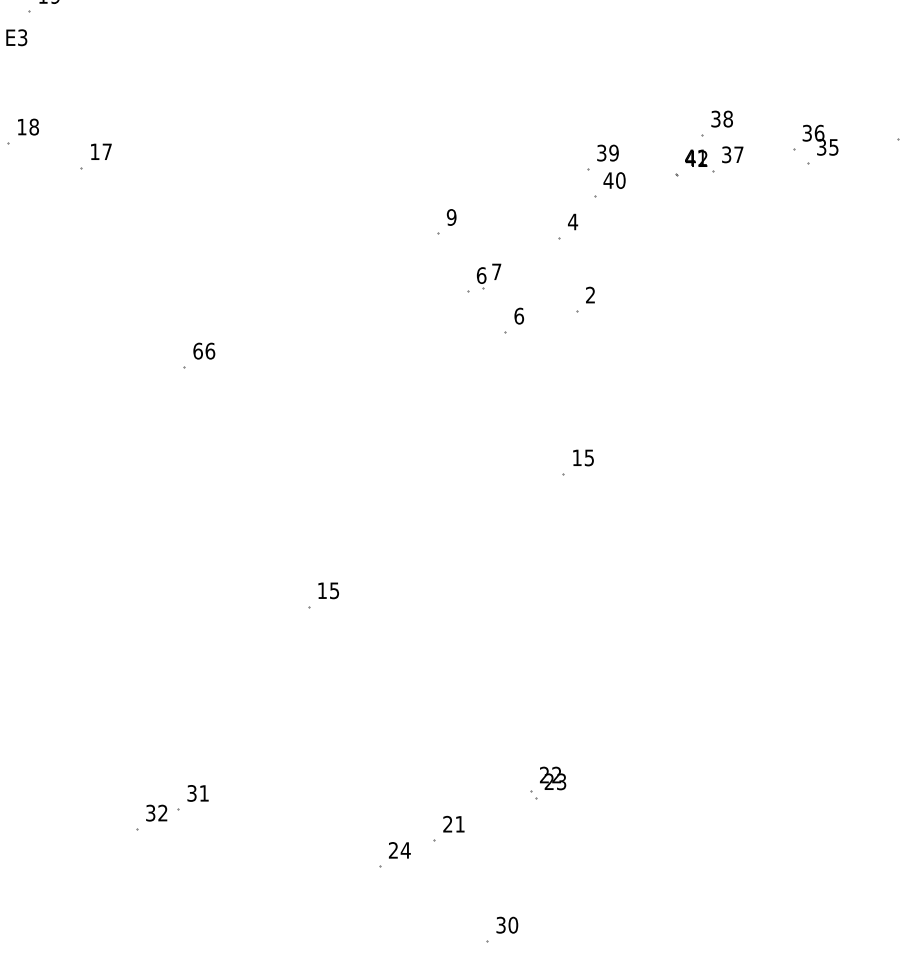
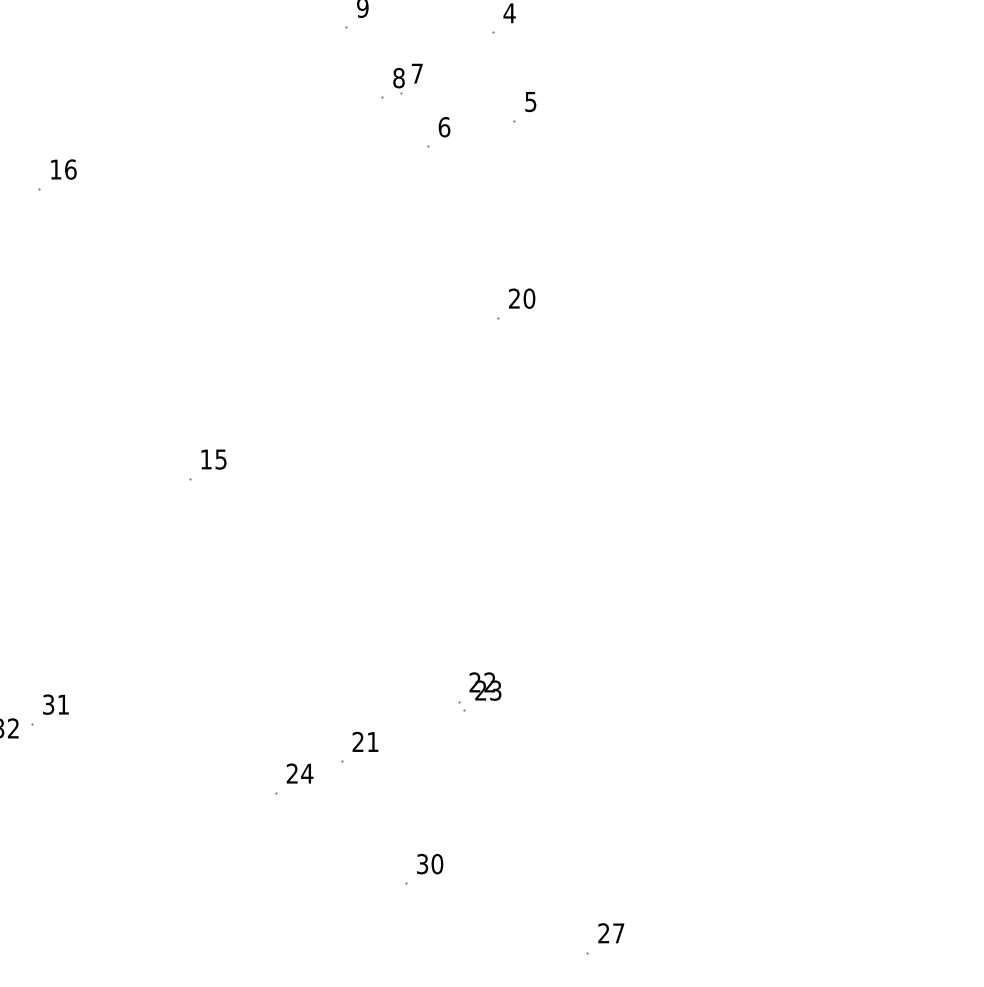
text: (481, 275) -> (398, 78), 6 -> 8
text: (590, 294) -> (530, 101), 2 -> 5
text: (197, 350) -> (55, 168), 66 -> 16
text: (583, 457) -> (522, 298), 15 -> 20

